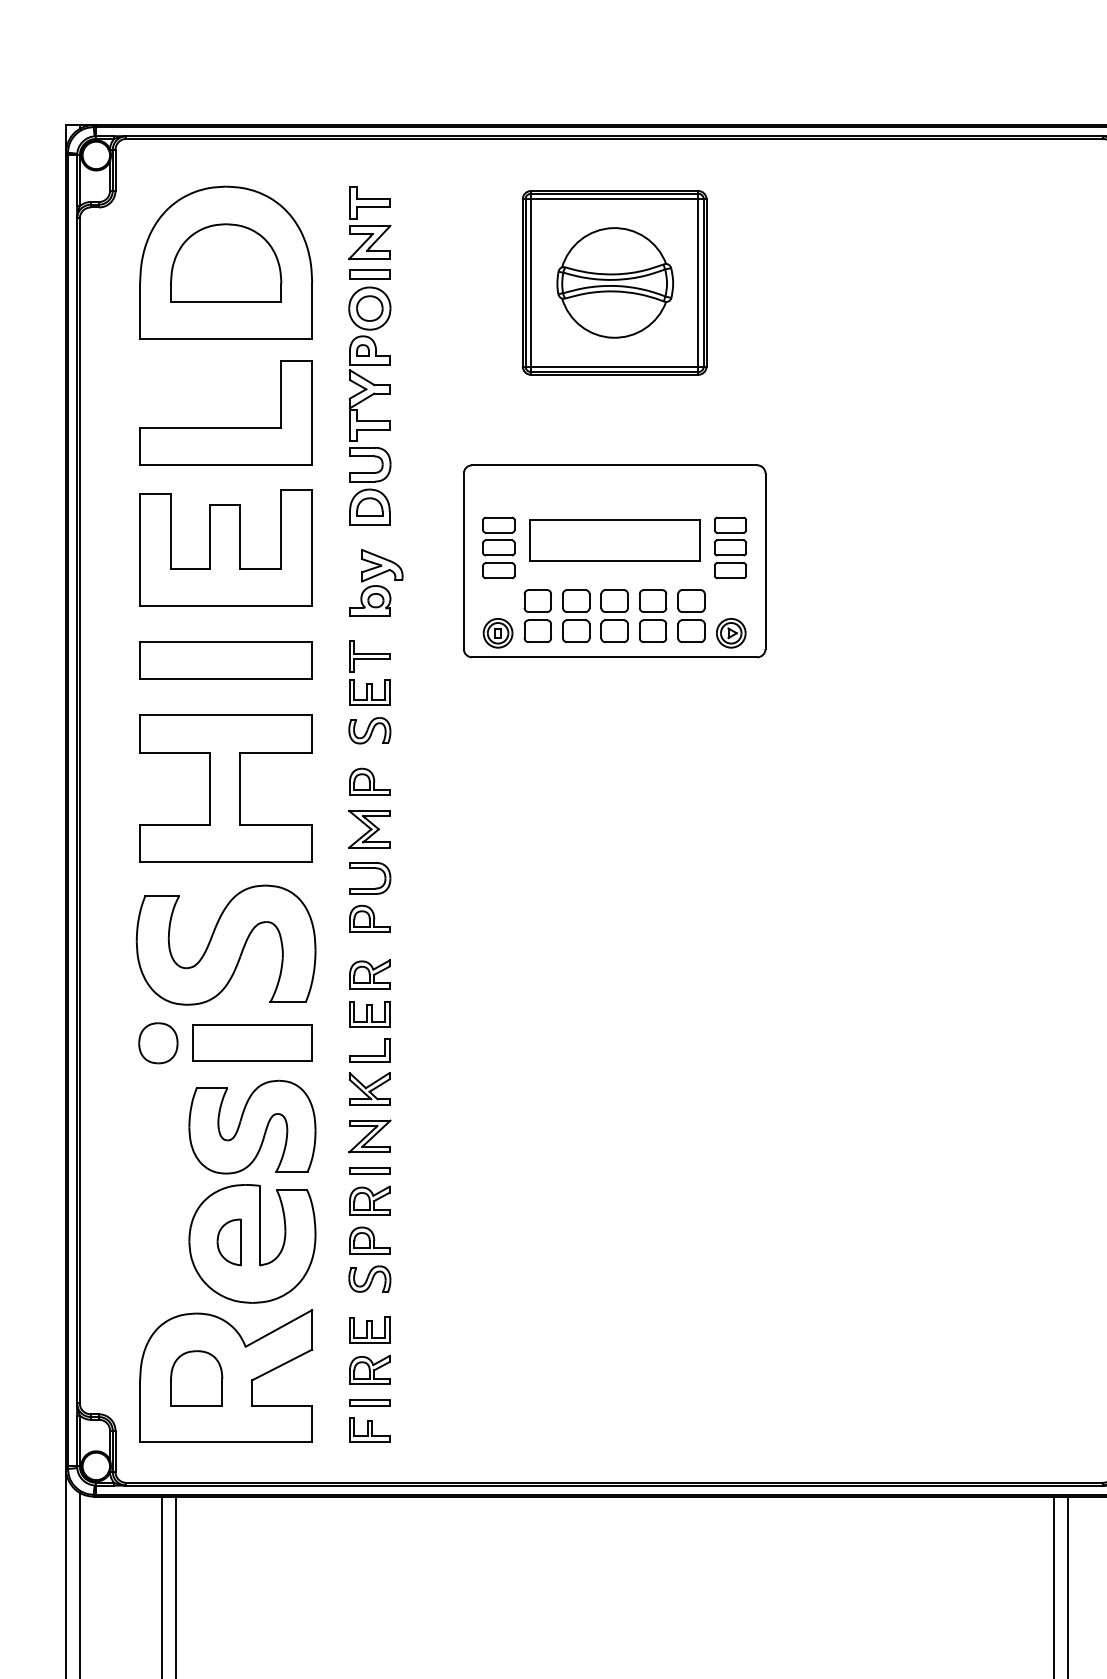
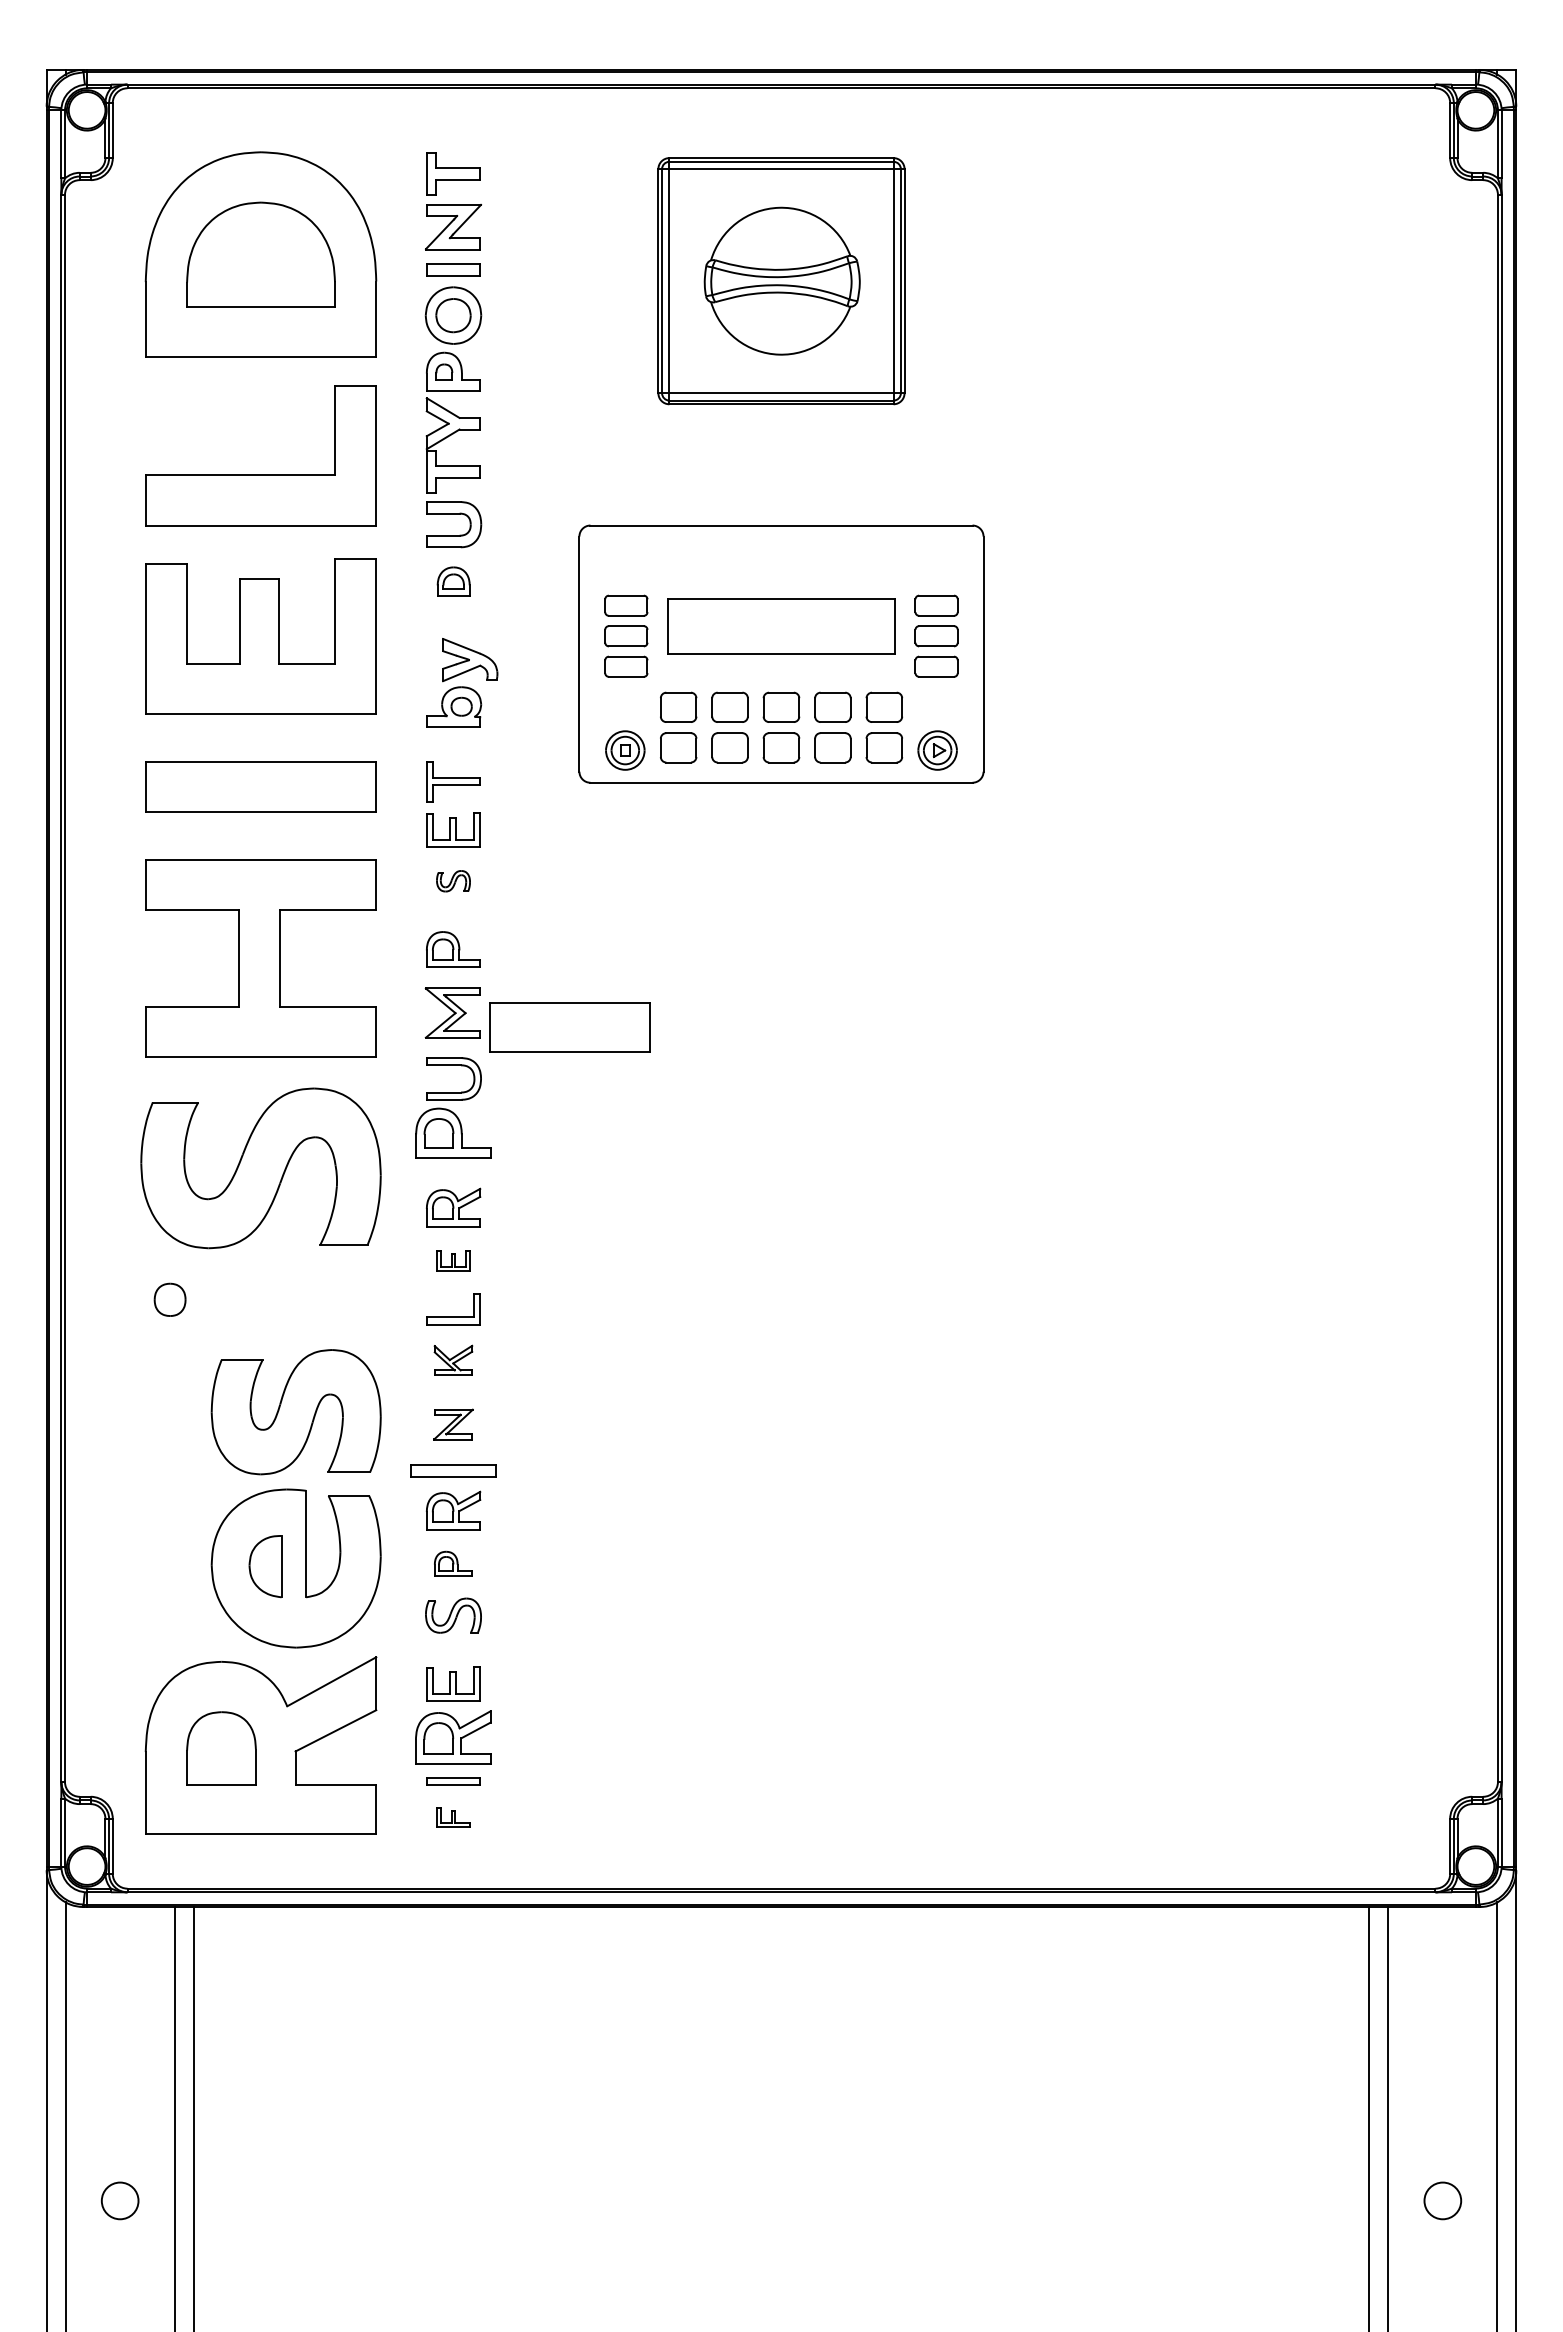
part: (369, 507) -> (453, 581), size x0.6
part: (369, 731) -> (453, 881), size x0.6
part: (369, 918) -> (453, 1132), size x1.4
part: (369, 1013) -> (453, 1260), size x0.6
part: (157, 1043) -> (169, 1299), size x0.6
part: (251, 1043) -> (569, 1027), moved
part: (369, 1088) -> (453, 1360), size x0.7
part: (369, 1136) -> (453, 1424), size x0.7
part: (369, 1170) -> (453, 1470), size x1.6
part: (369, 1240) -> (453, 1563), size x0.7
part: (369, 1369) -> (453, 1736), size x1.4
part: (369, 1429) -> (453, 1817), size x0.6

